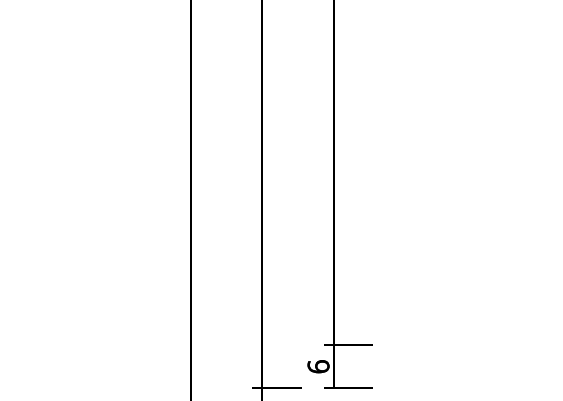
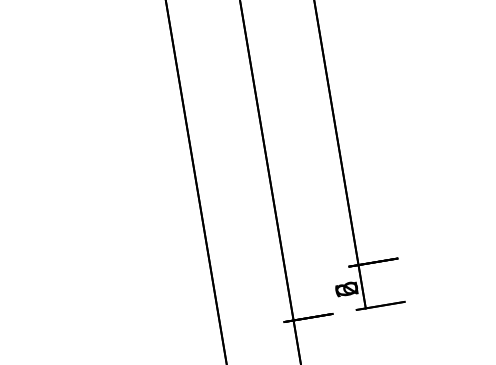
text: (318, 366) -> (346, 289), 6 -> 2

